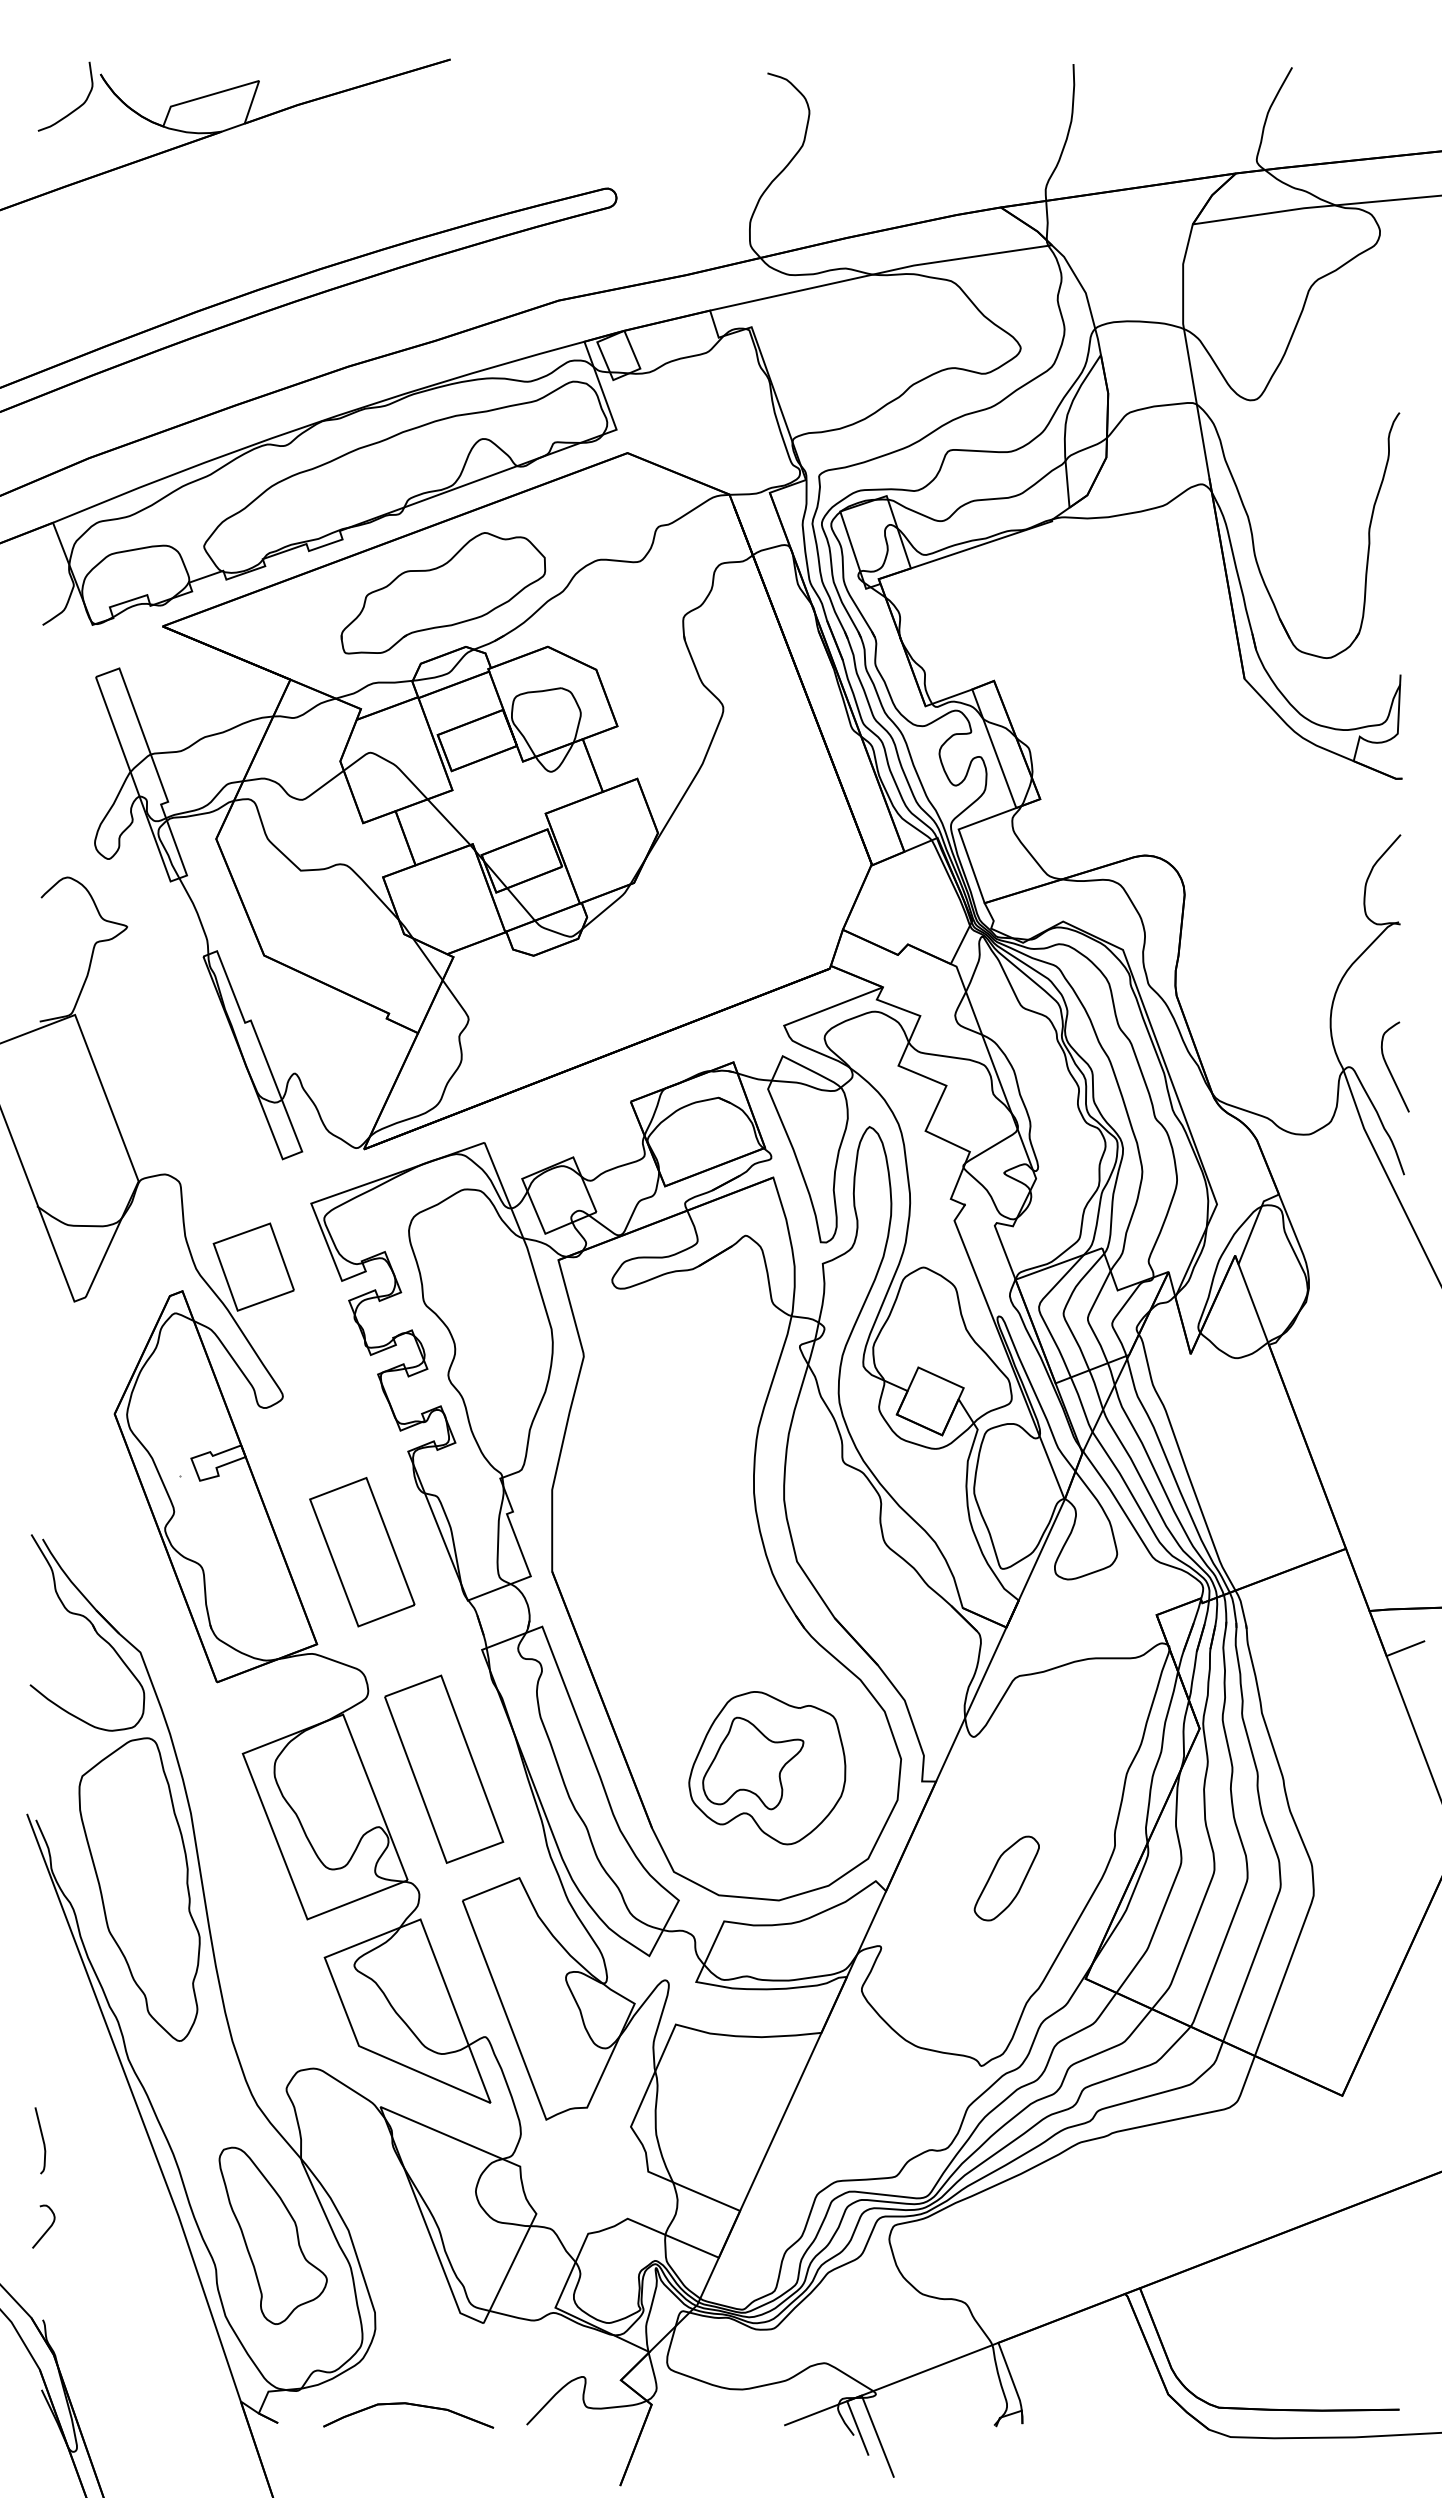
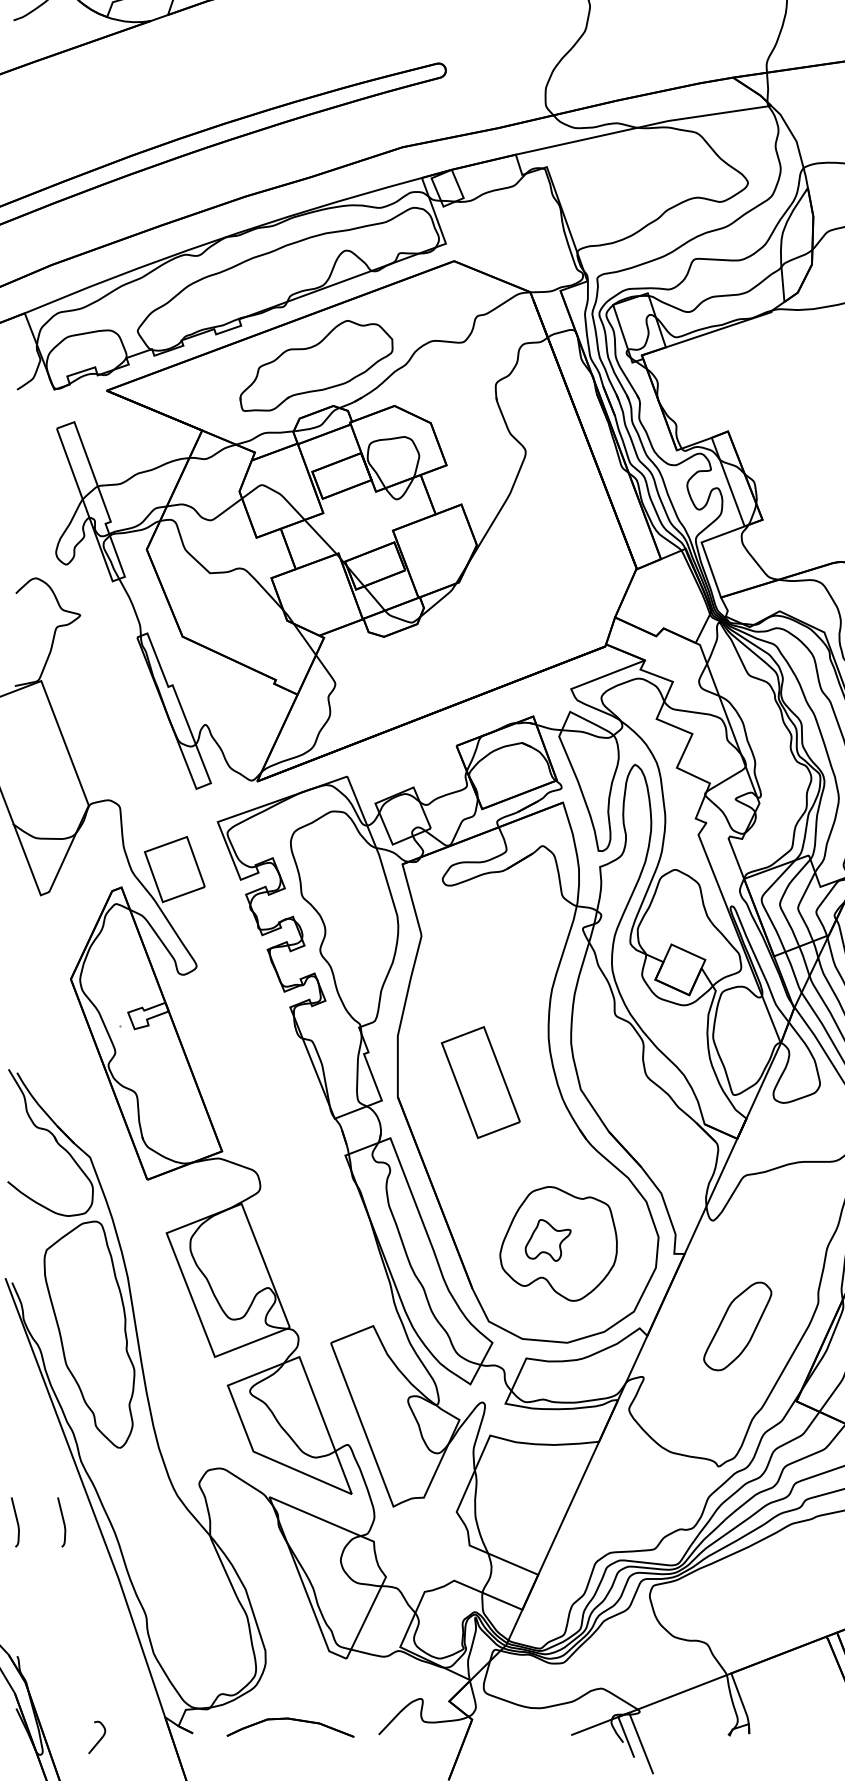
part: (362, 1552) -> (481, 1082), moved
part: (753, 1763) -> (548, 1240), size x0.6
part: (444, 1768) -> (317, 1244), removed
part: (1006, 1878) -> (737, 1326), size x1.4
curve: (104, 2140) -> (63, 1522), added
curve: (47, 2228) -> (99, 1738), moved
part: (272, 2235) -> (188, 1593), removed

